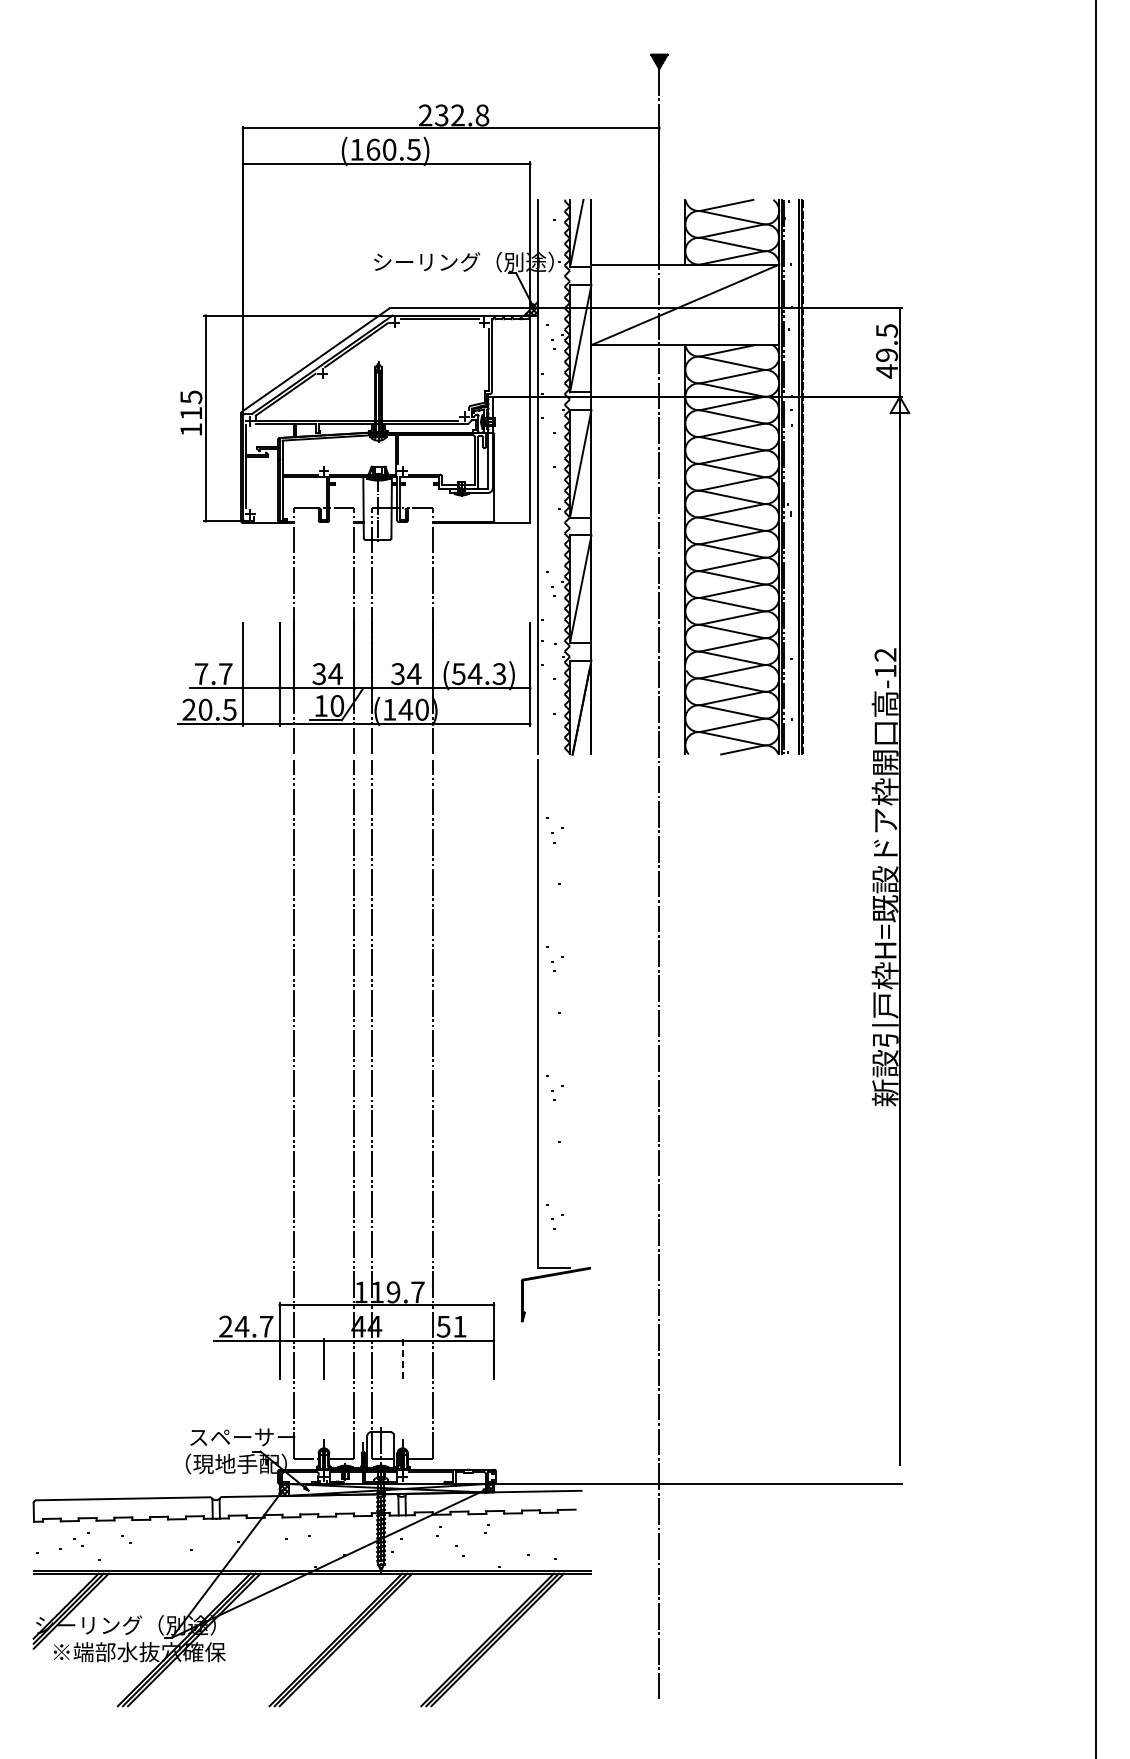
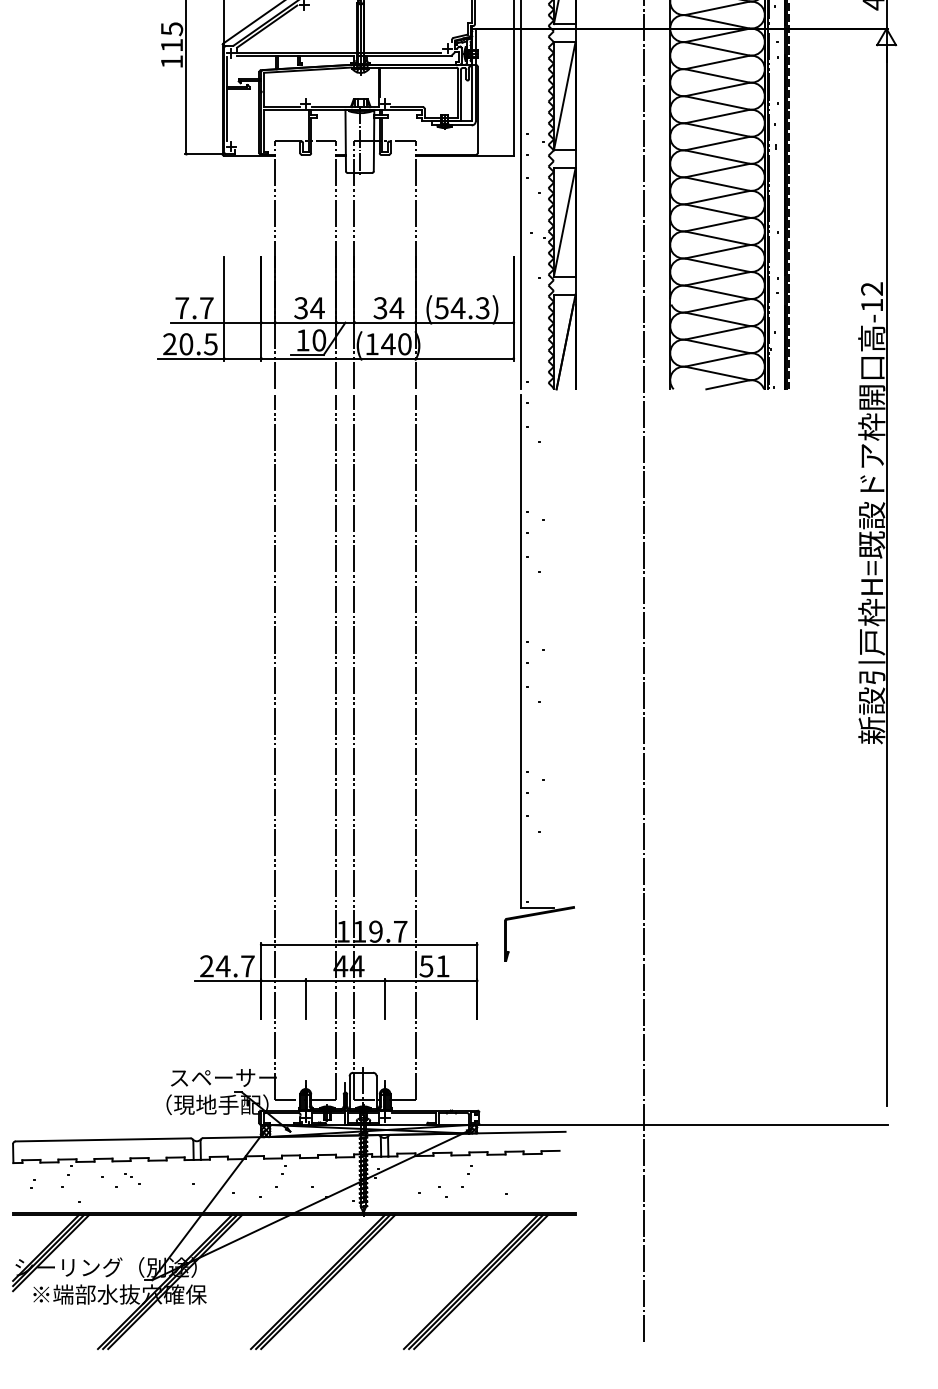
line: (402, 1358) -> (384, 998), dashed -> solid

